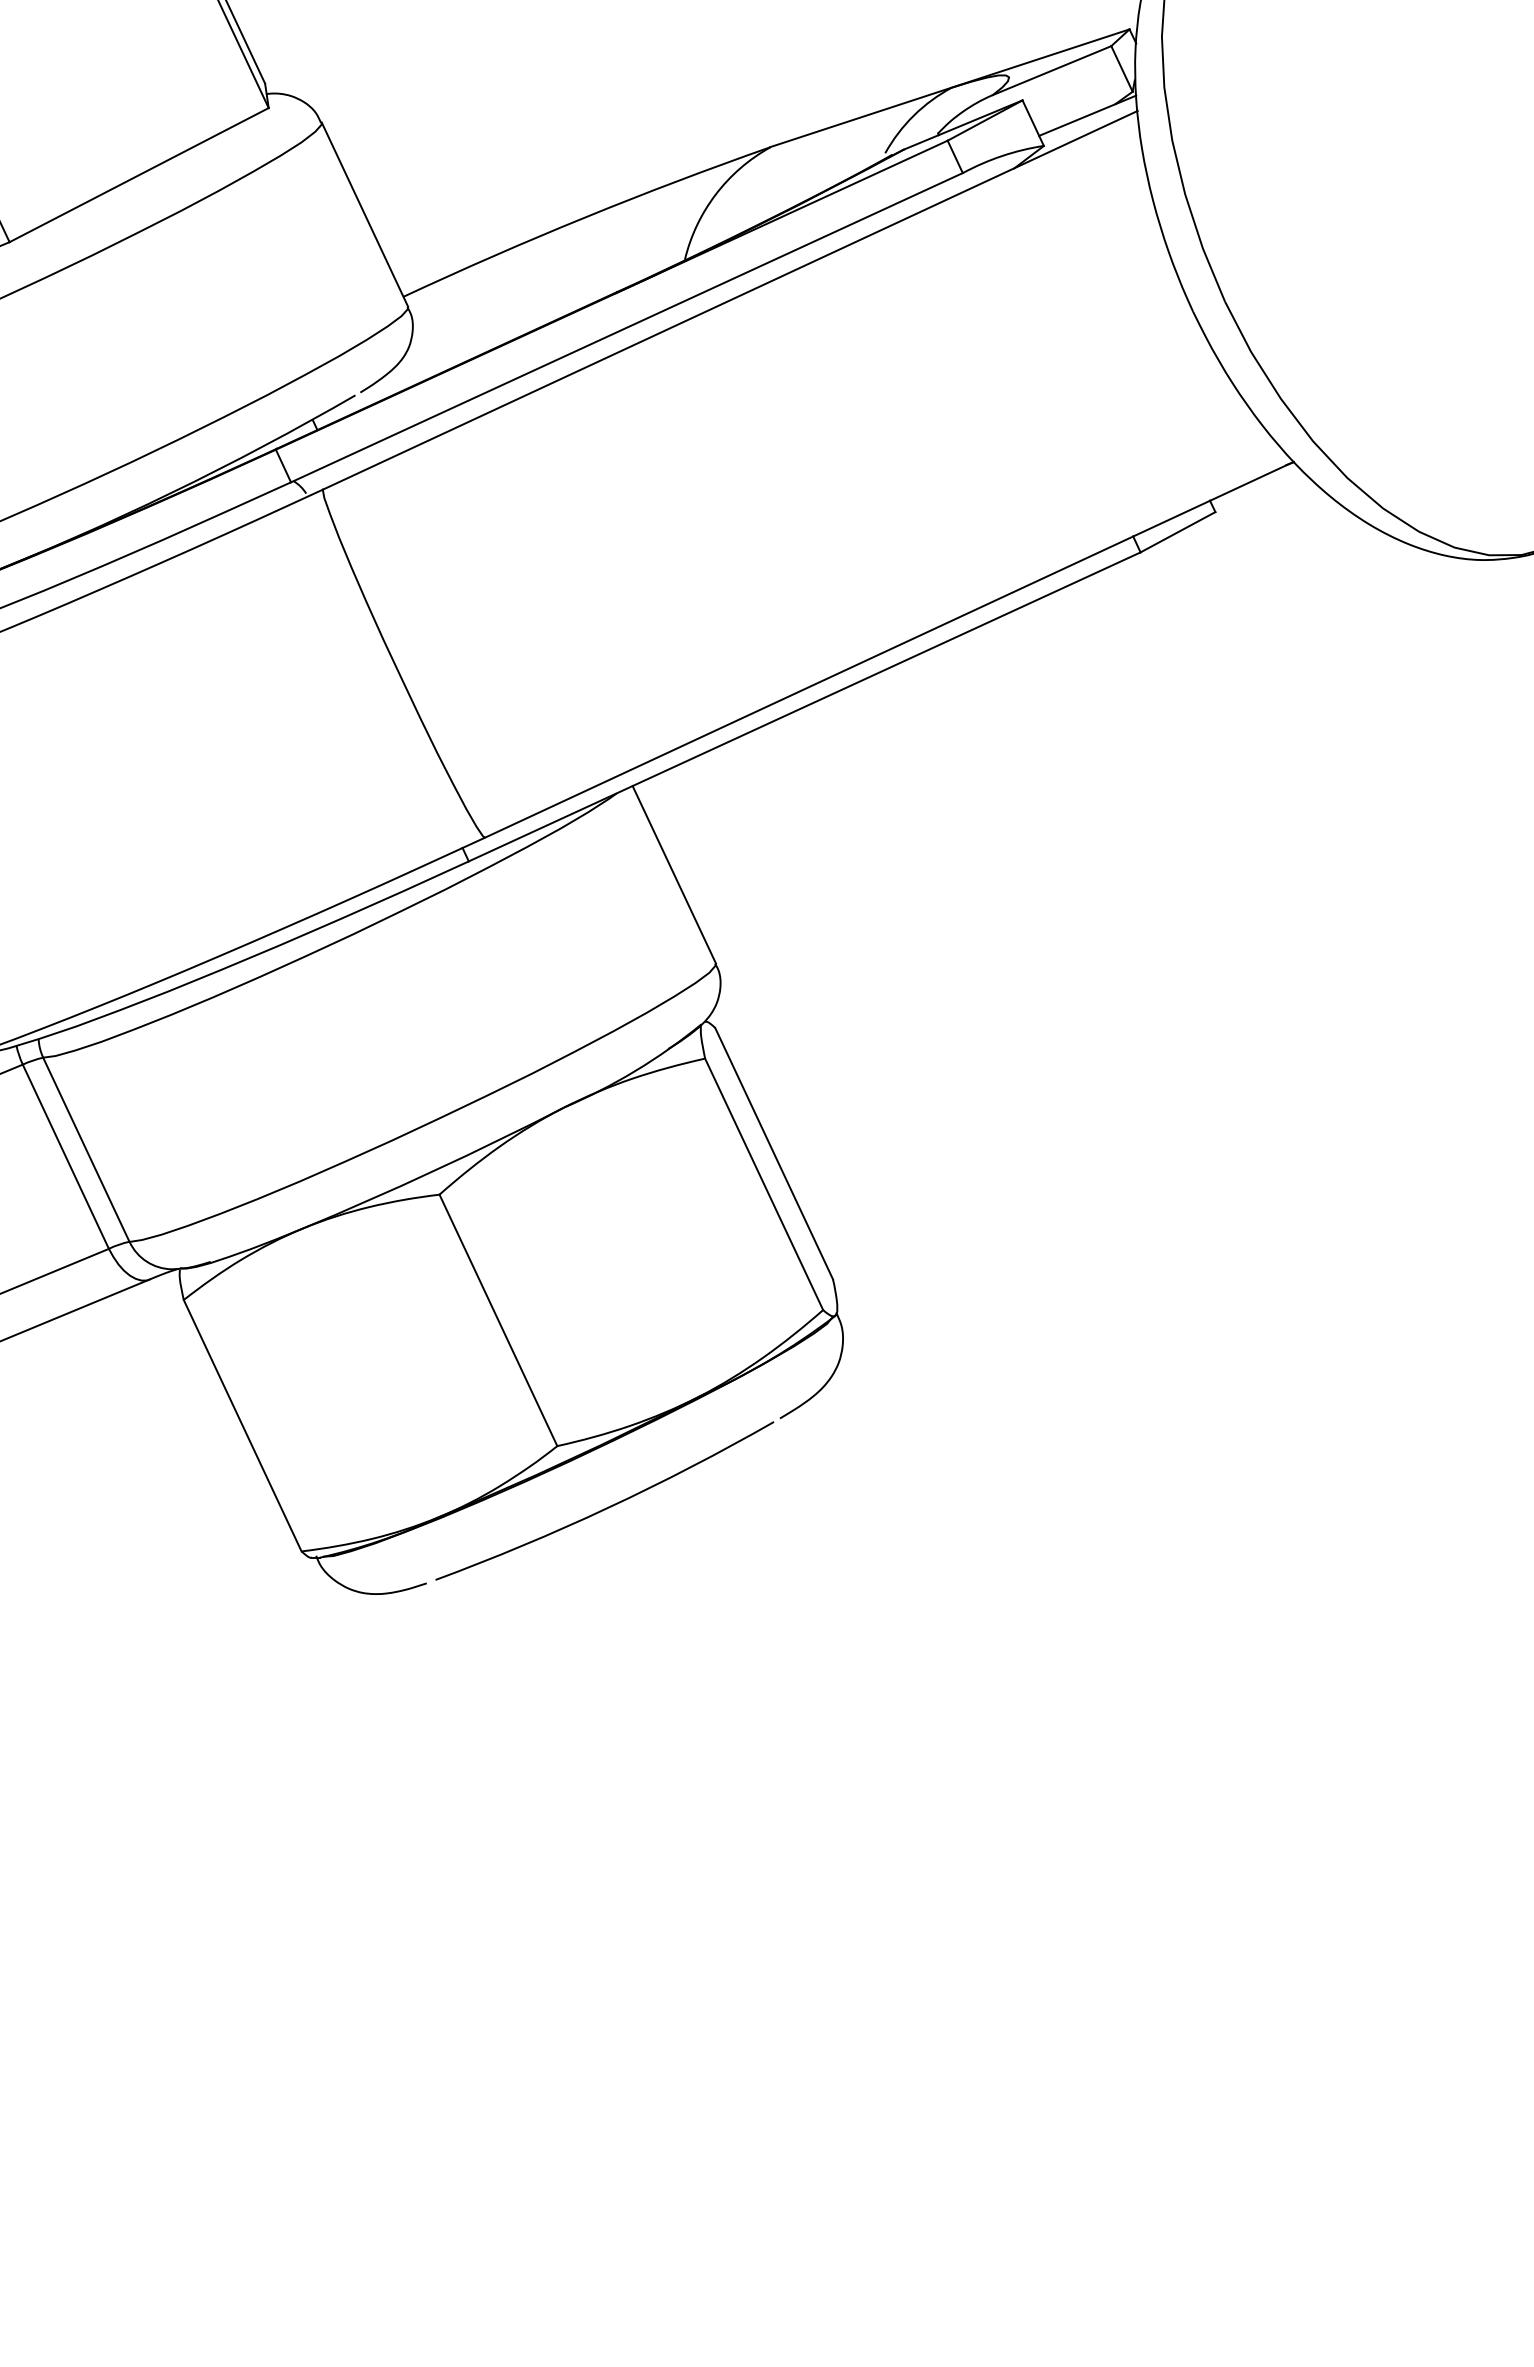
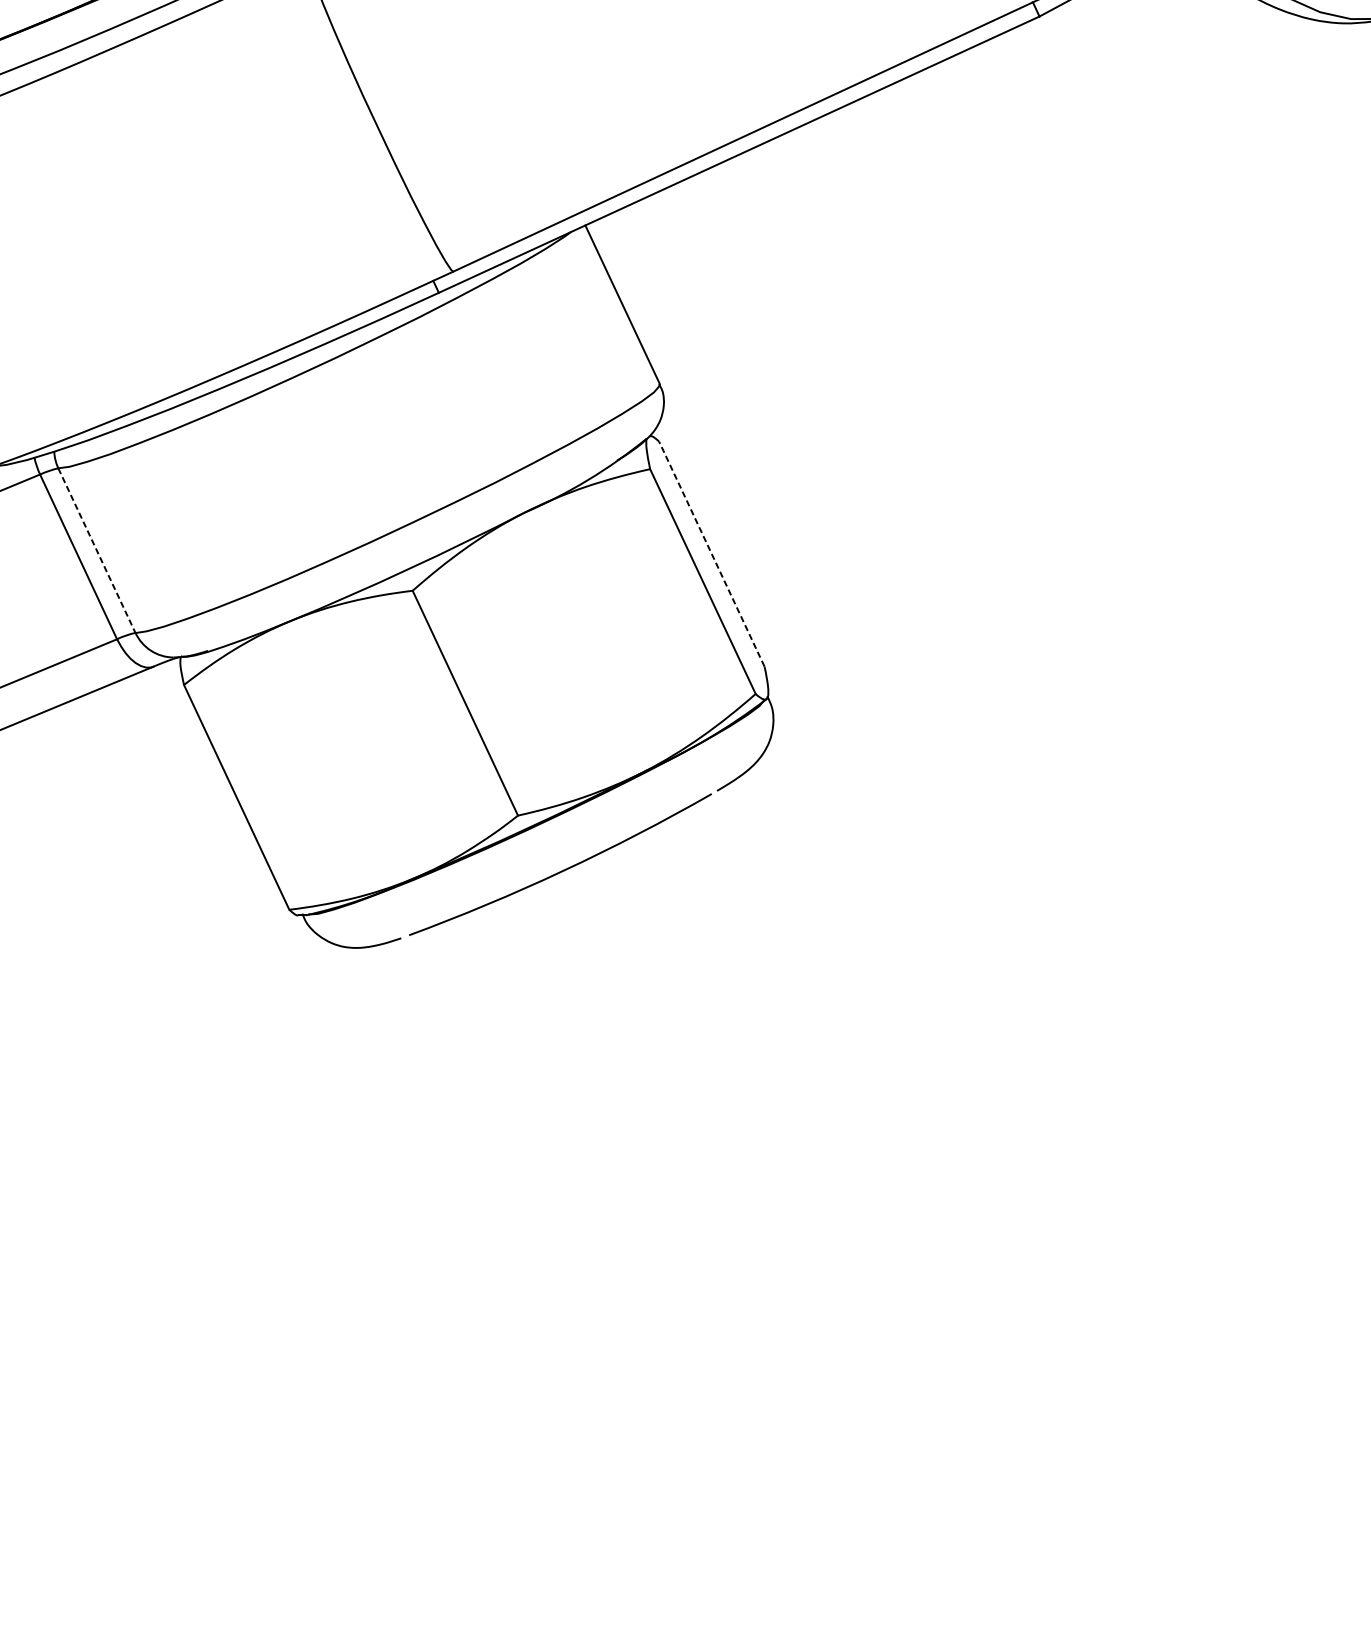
line: (86, 1149) -> (97, 550), solid -> dashed
line: (774, 1153) -> (712, 553), solid -> dashed

